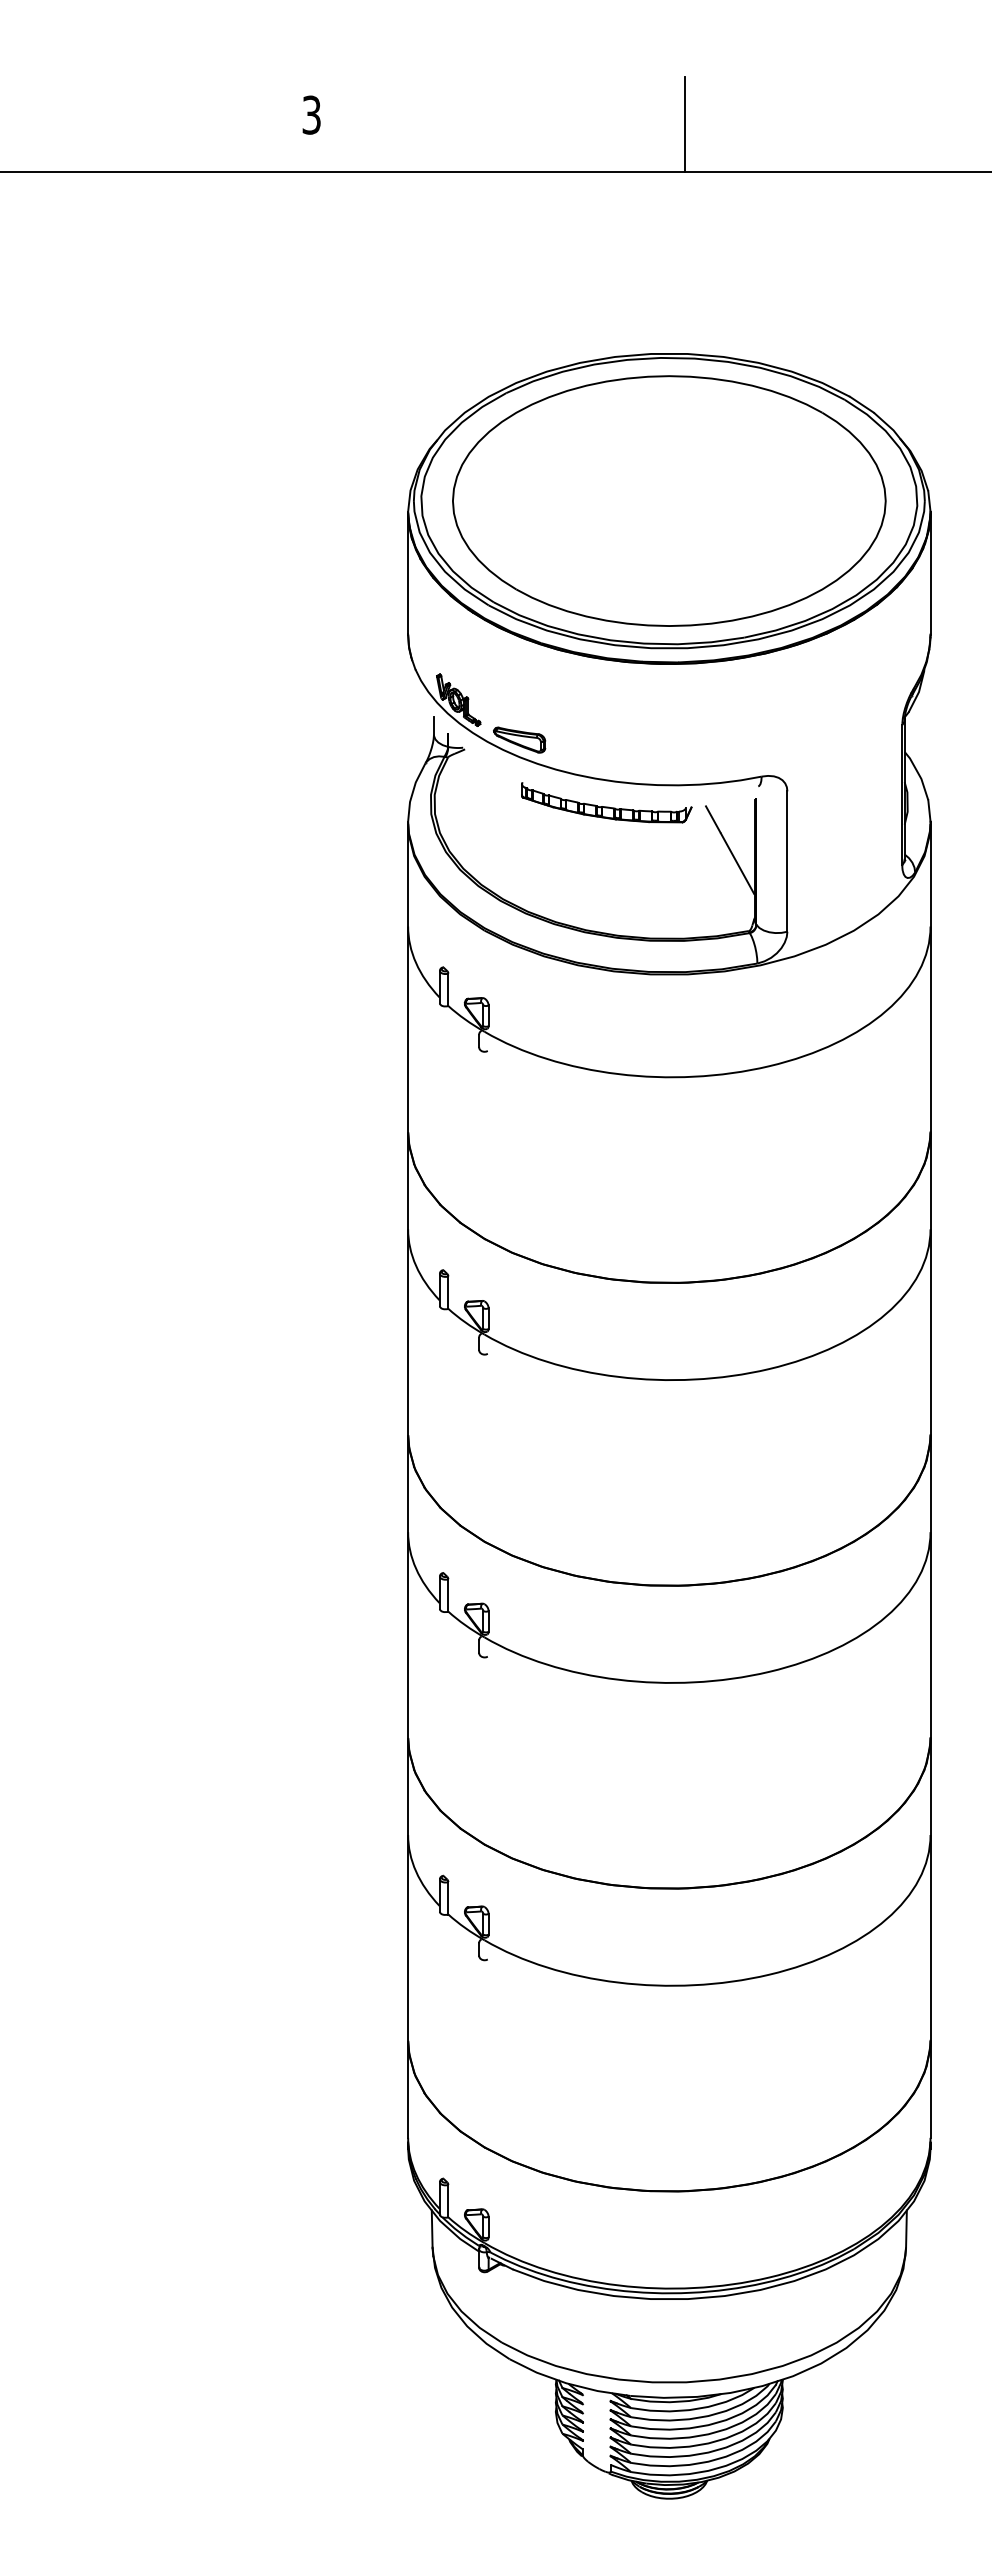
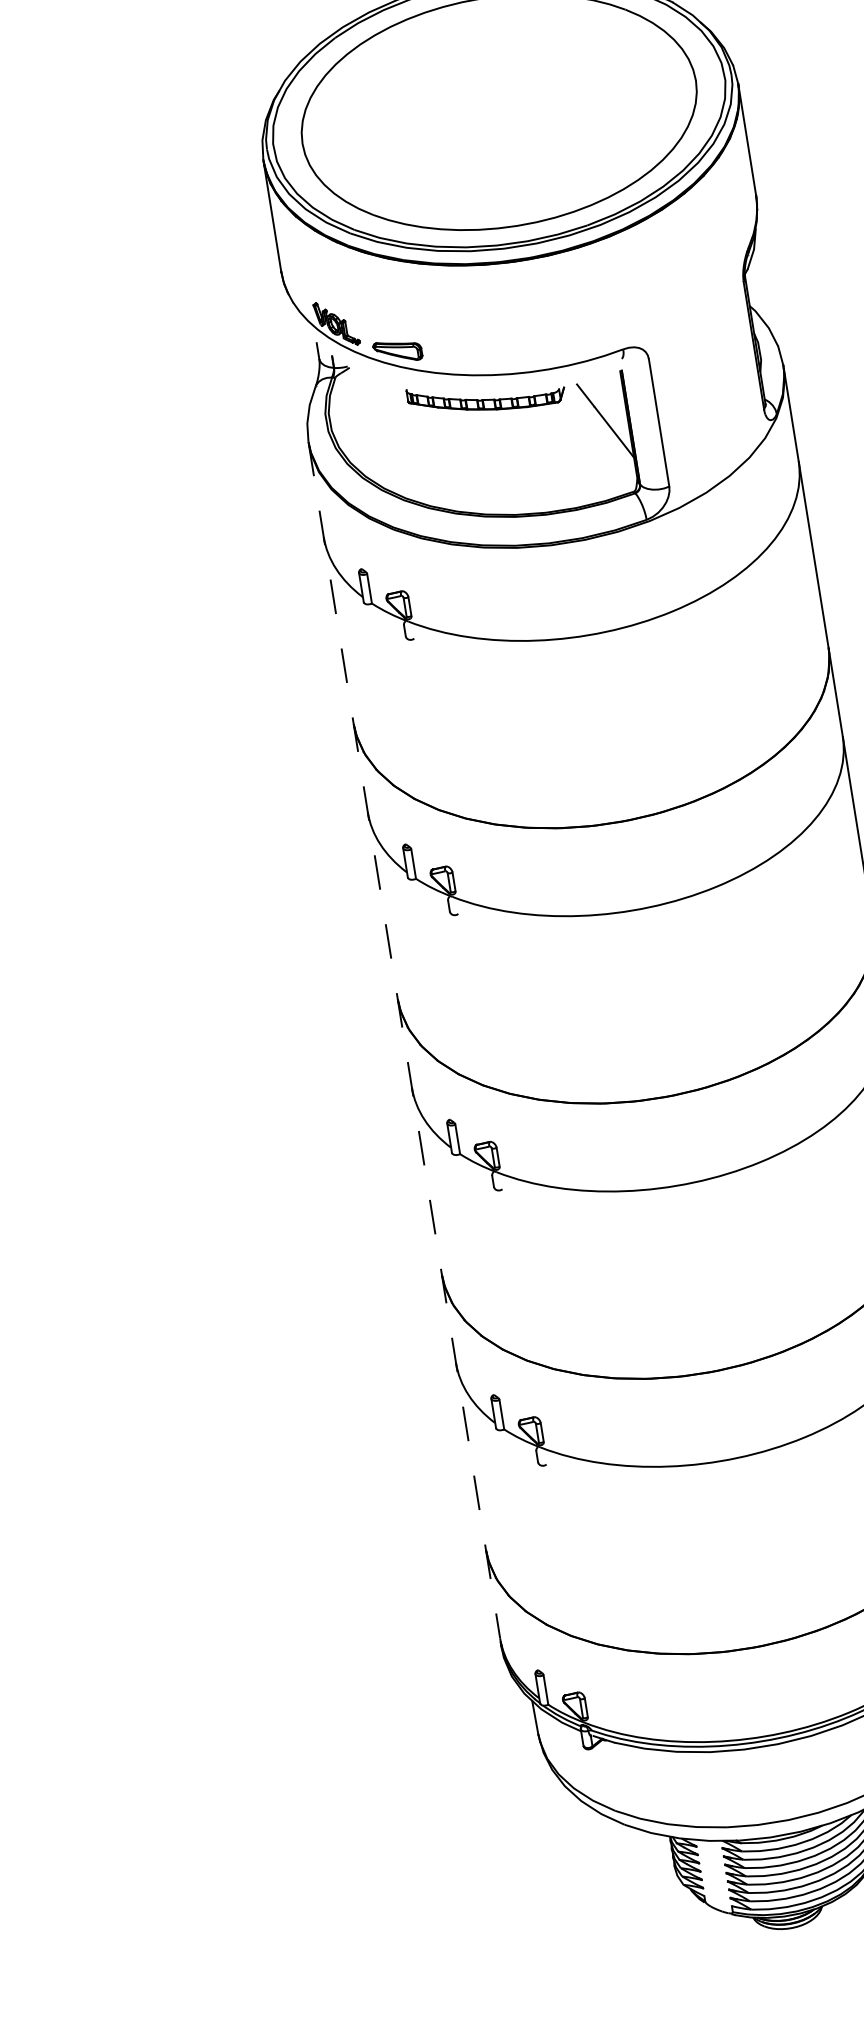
line: (408, 1480) -> (404, 1040), solid -> dashed

